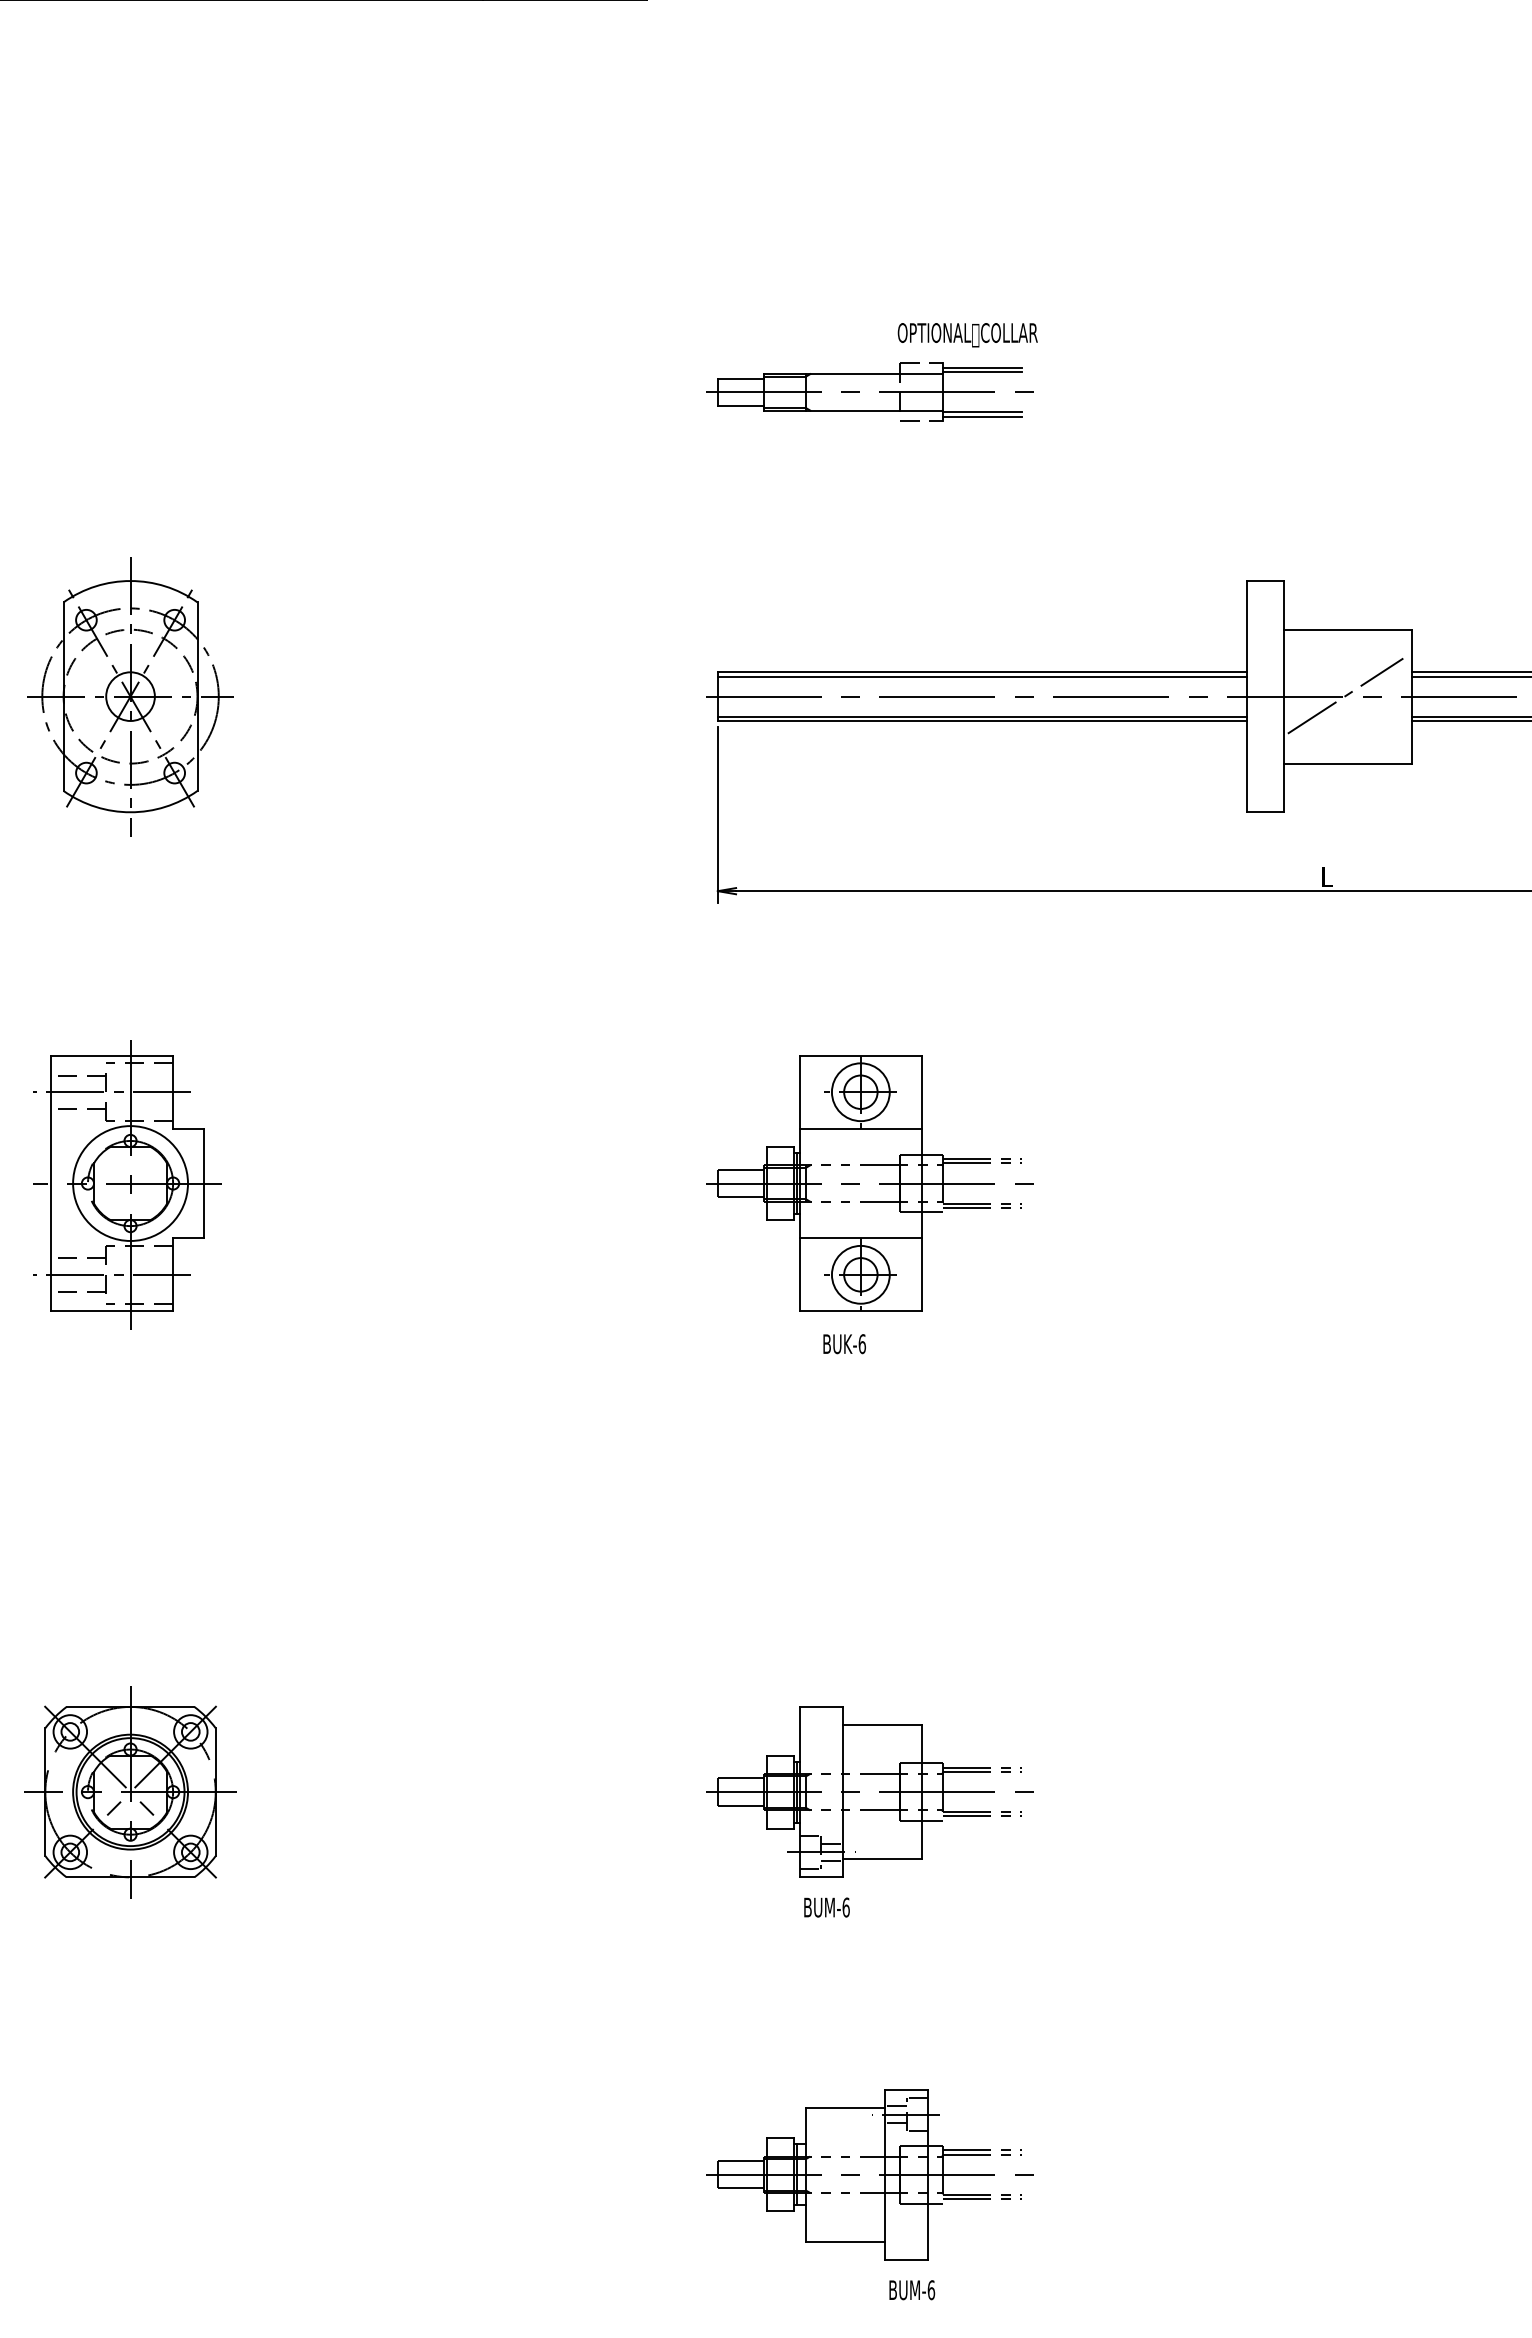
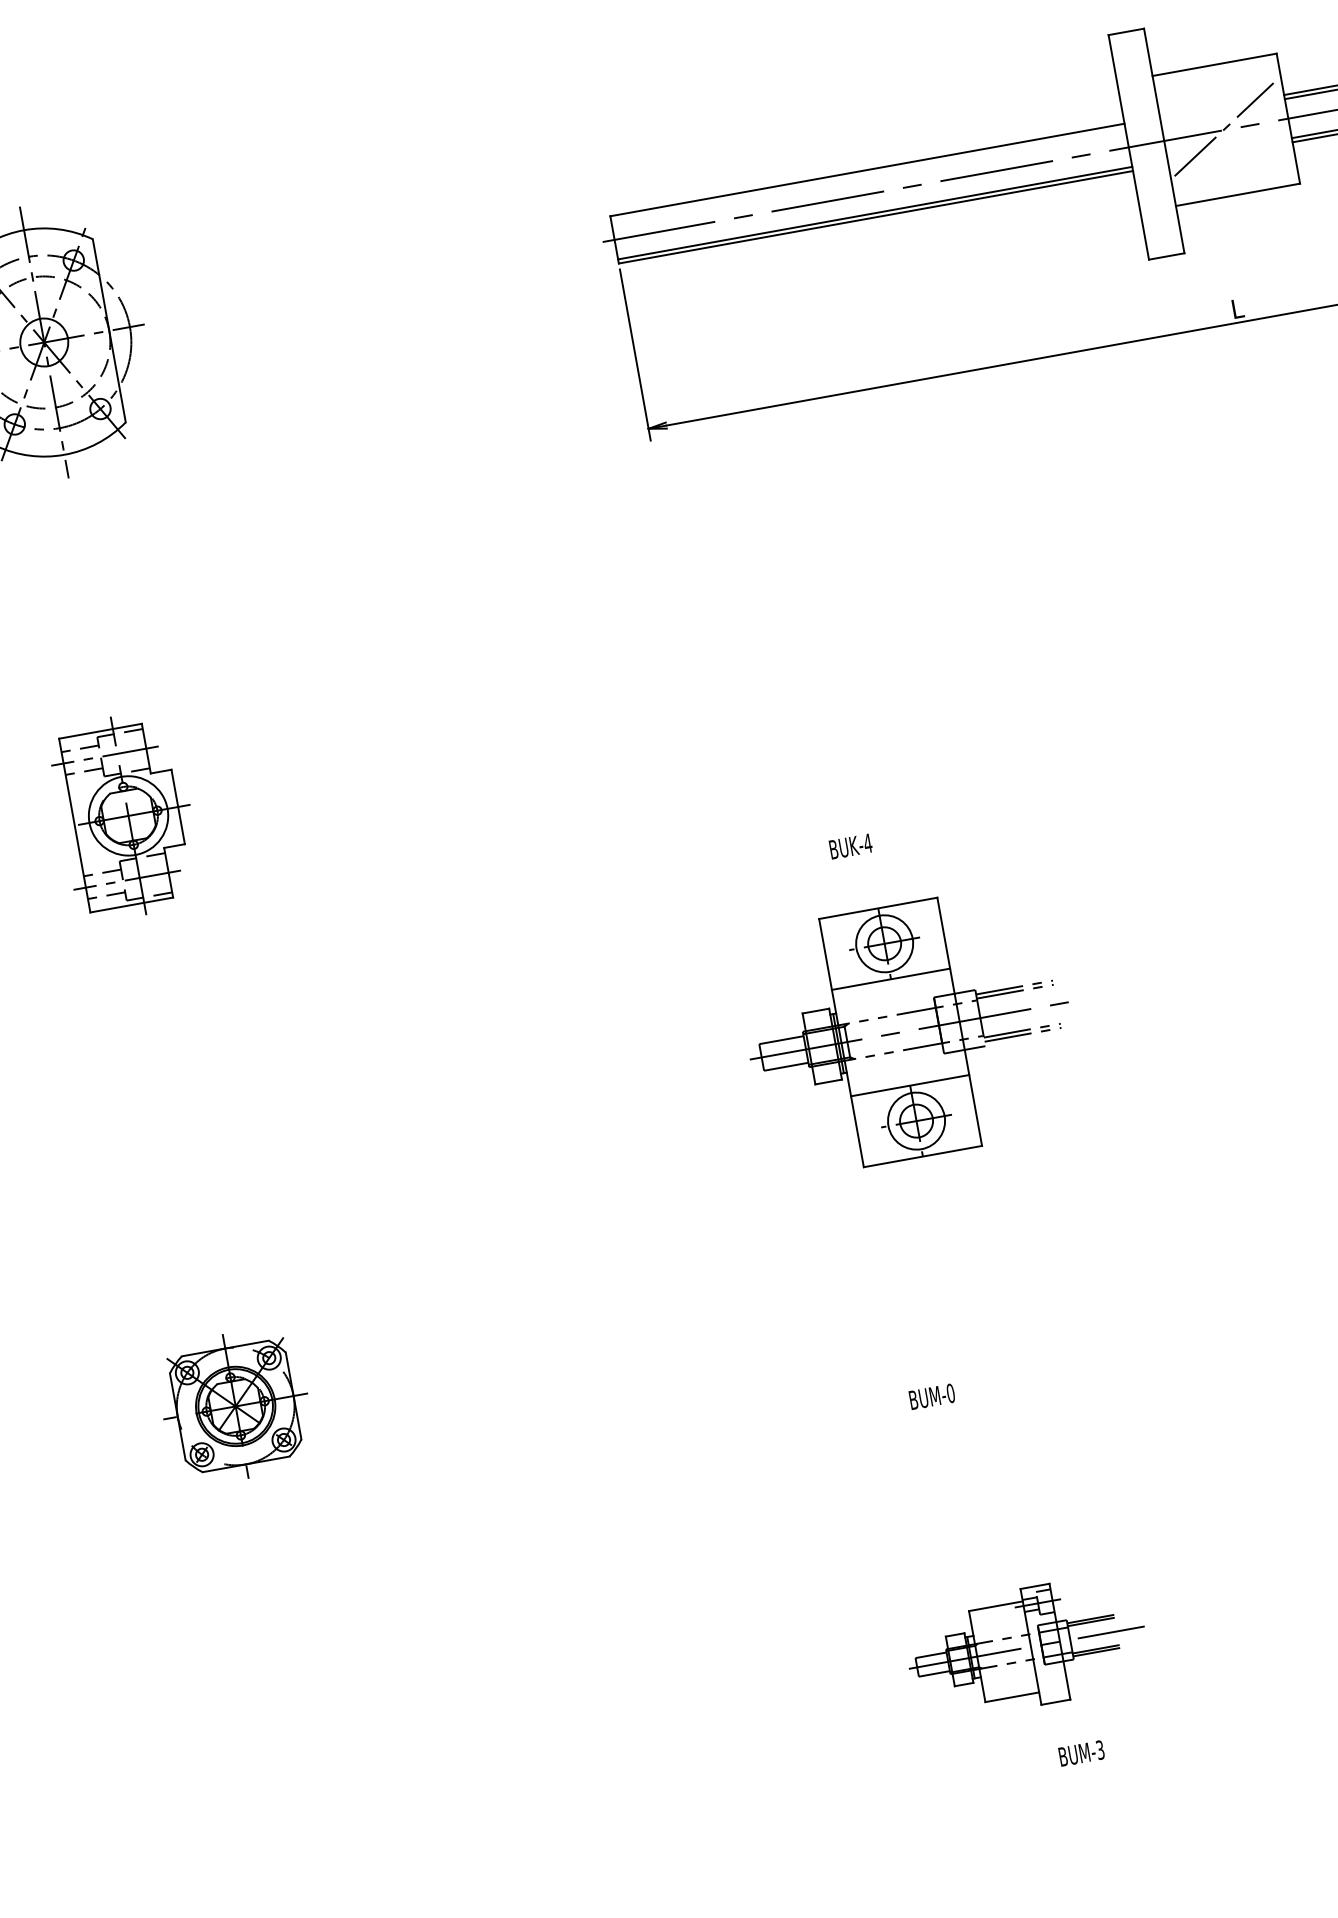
line: (982, 676) -> (868, 174), removed
part: (869, 1183) -> (908, 1030), moved
part: (127, 1184) -> (126, 816), size x0.7
text: (862, 1344) -> (868, 843), BUK-6 -> BUK-4
part: (869, 1791) -> (953, 1276), removed
part: (130, 1792) -> (235, 1406), size x0.7
text: (845, 1907) -> (950, 1393), BUM-6 -> BUM-0
part: (869, 2174) -> (1020, 1648), size x0.7
text: (931, 2290) -> (1100, 1750), BUM-6 -> BUM-3

